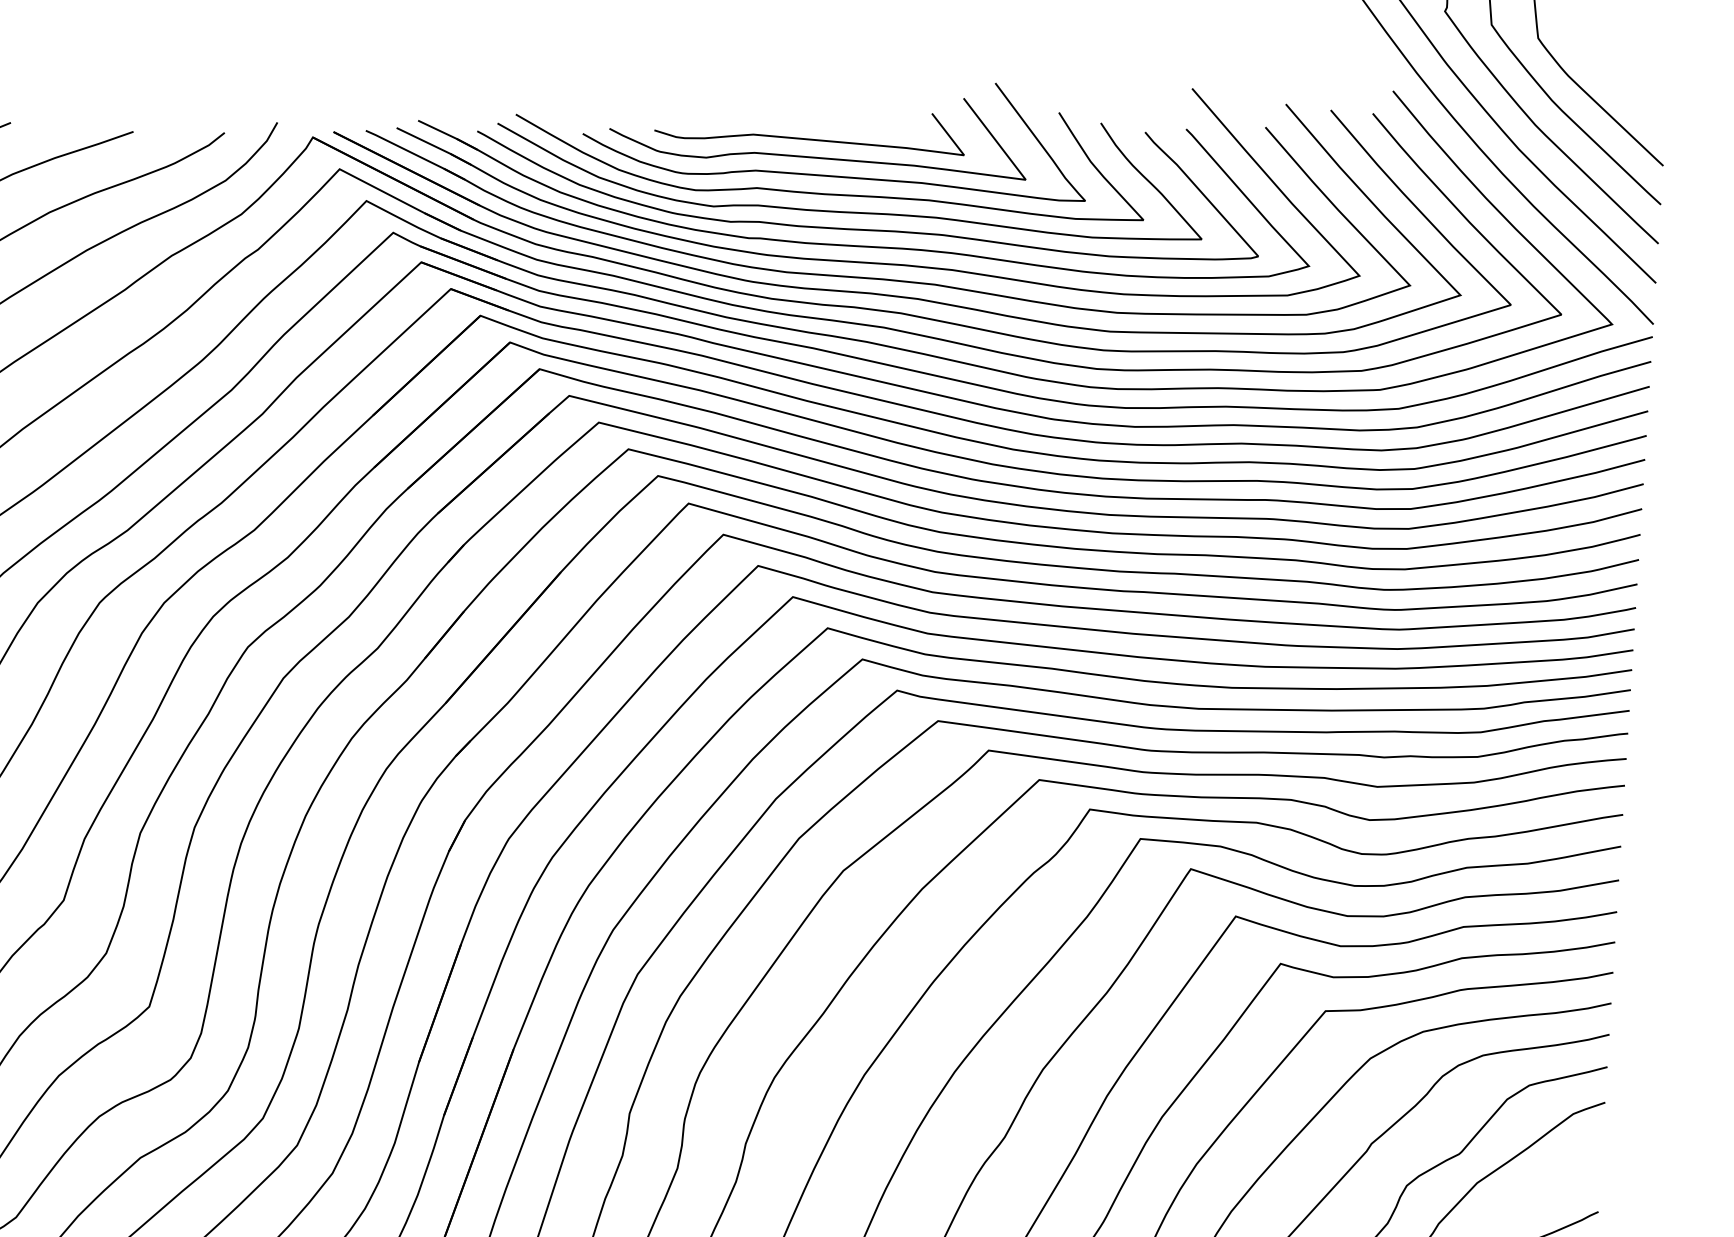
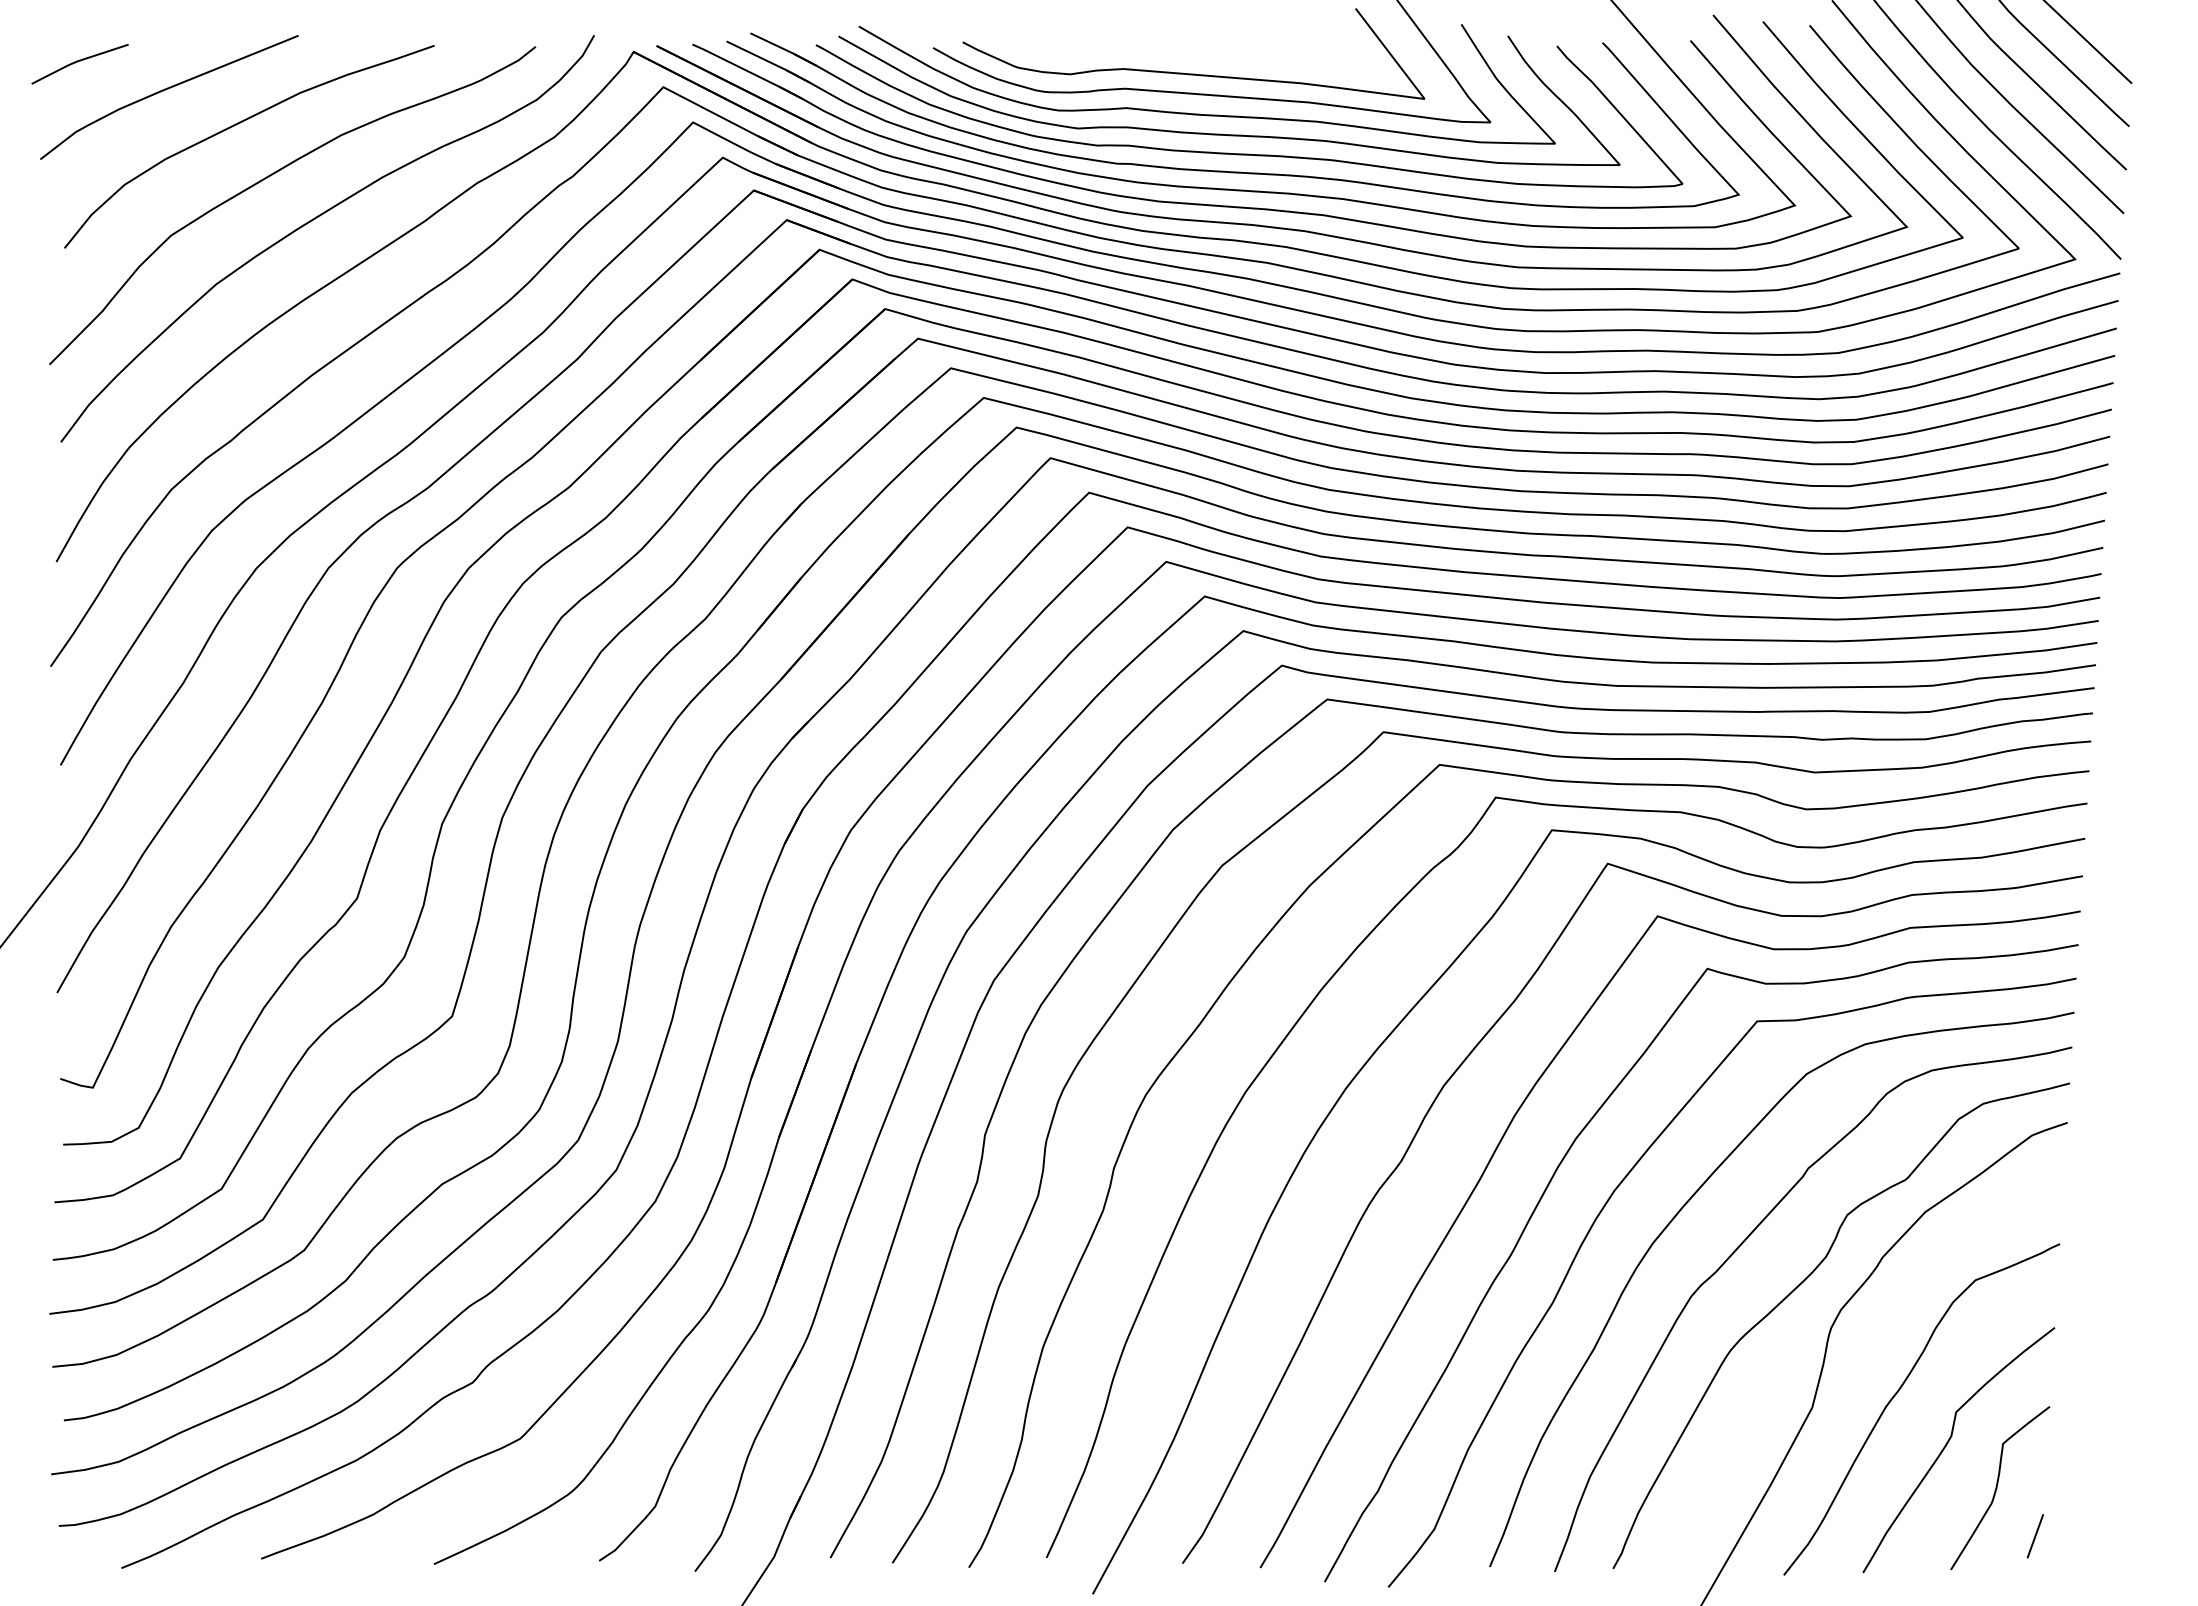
curve: (809, 138) -> (1184, 53), removed

